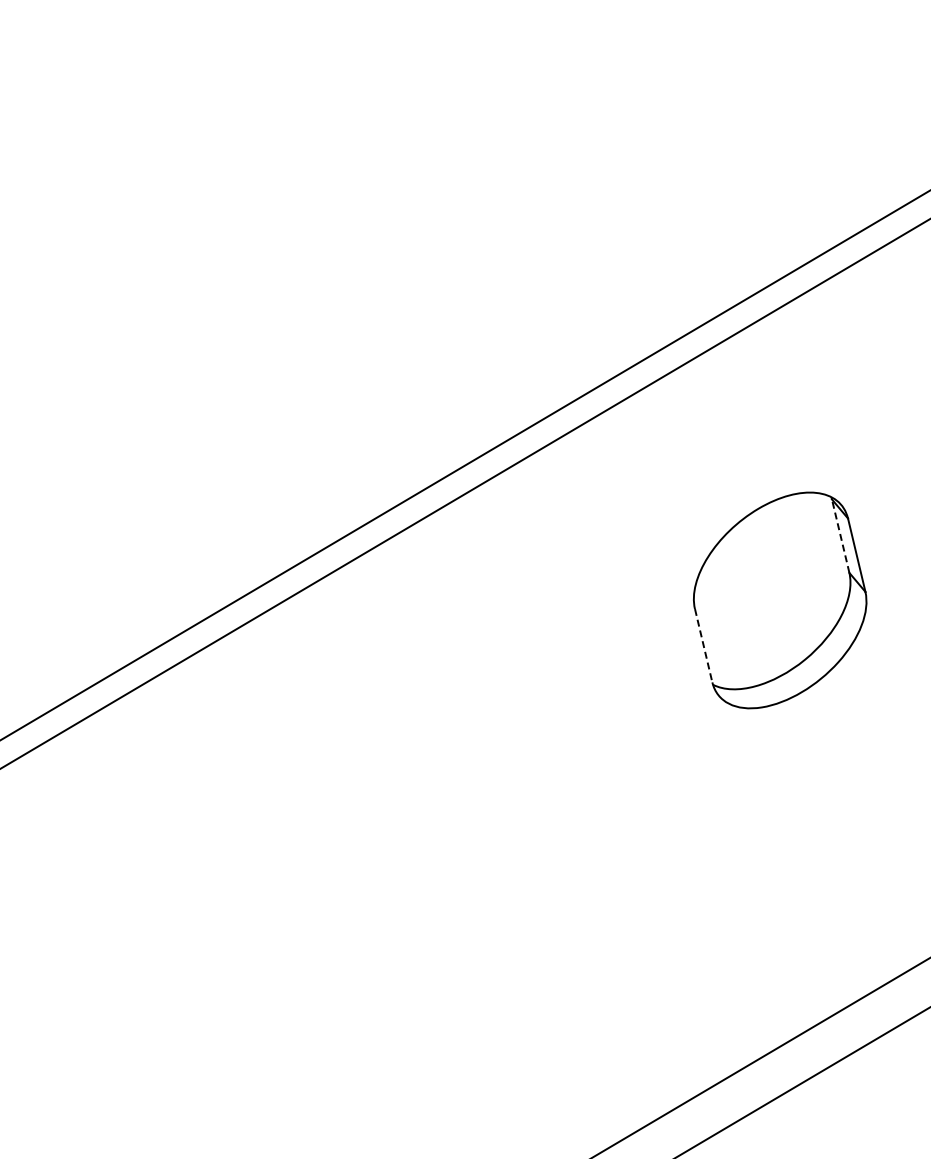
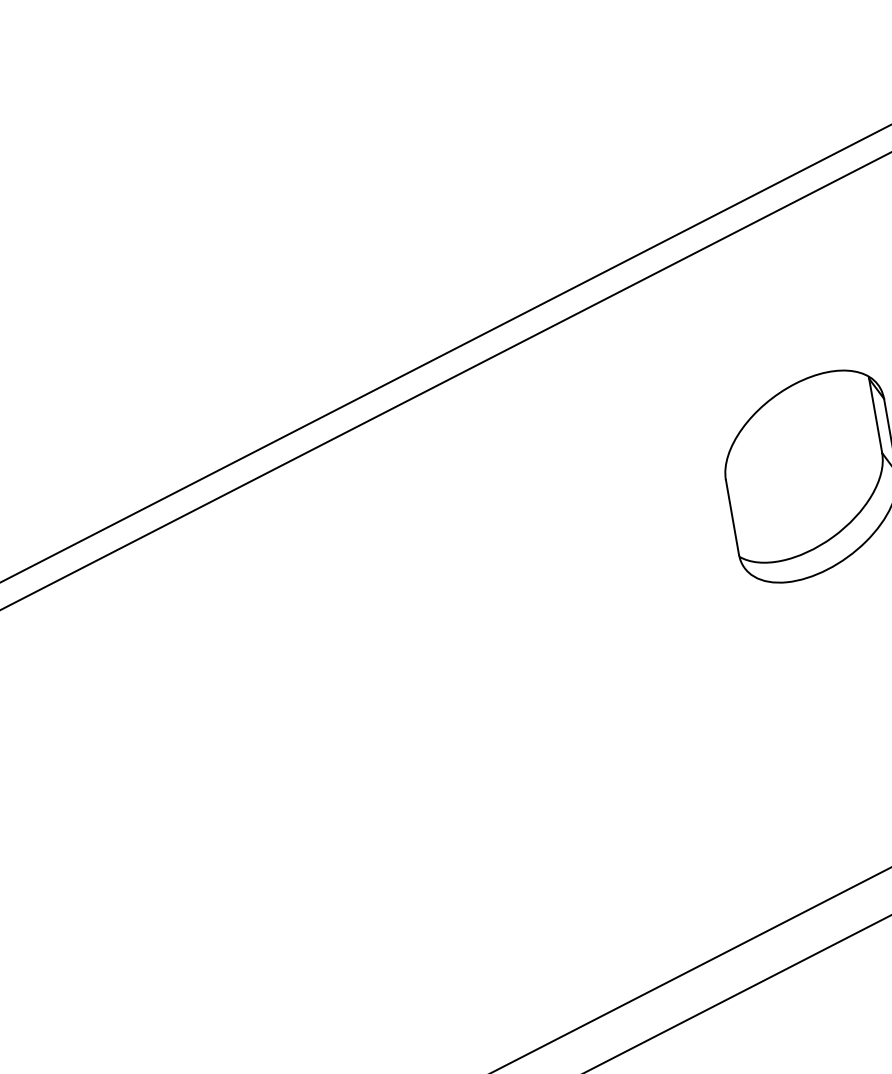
line: (840, 536) -> (875, 416), dashed -> solid
line: (703, 645) -> (732, 517), dashed -> solid

